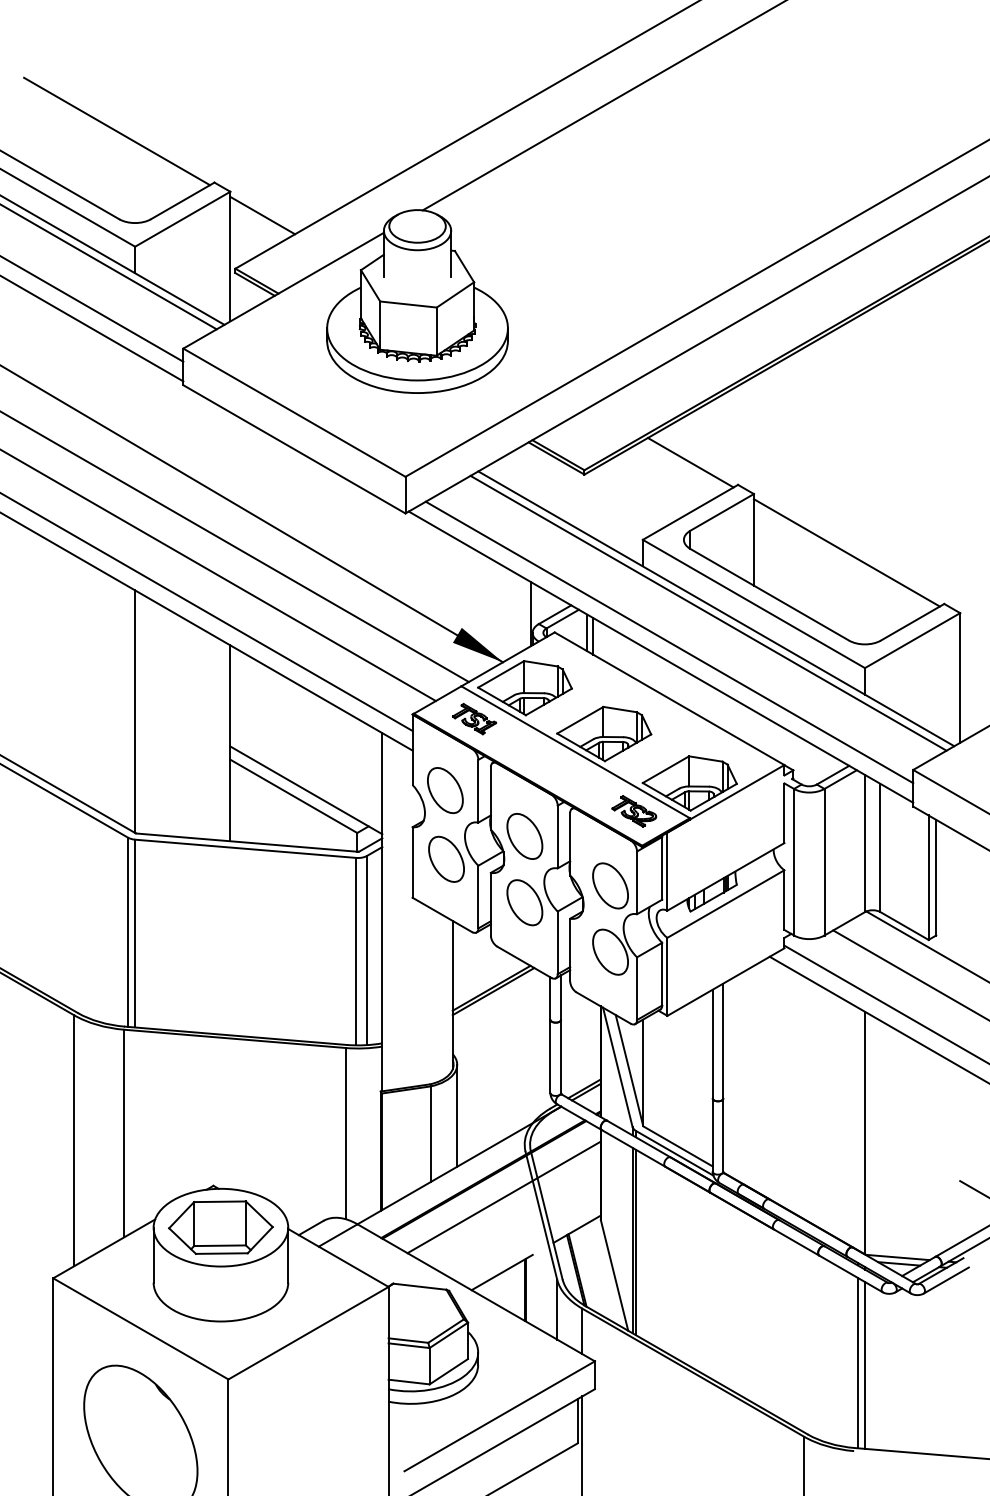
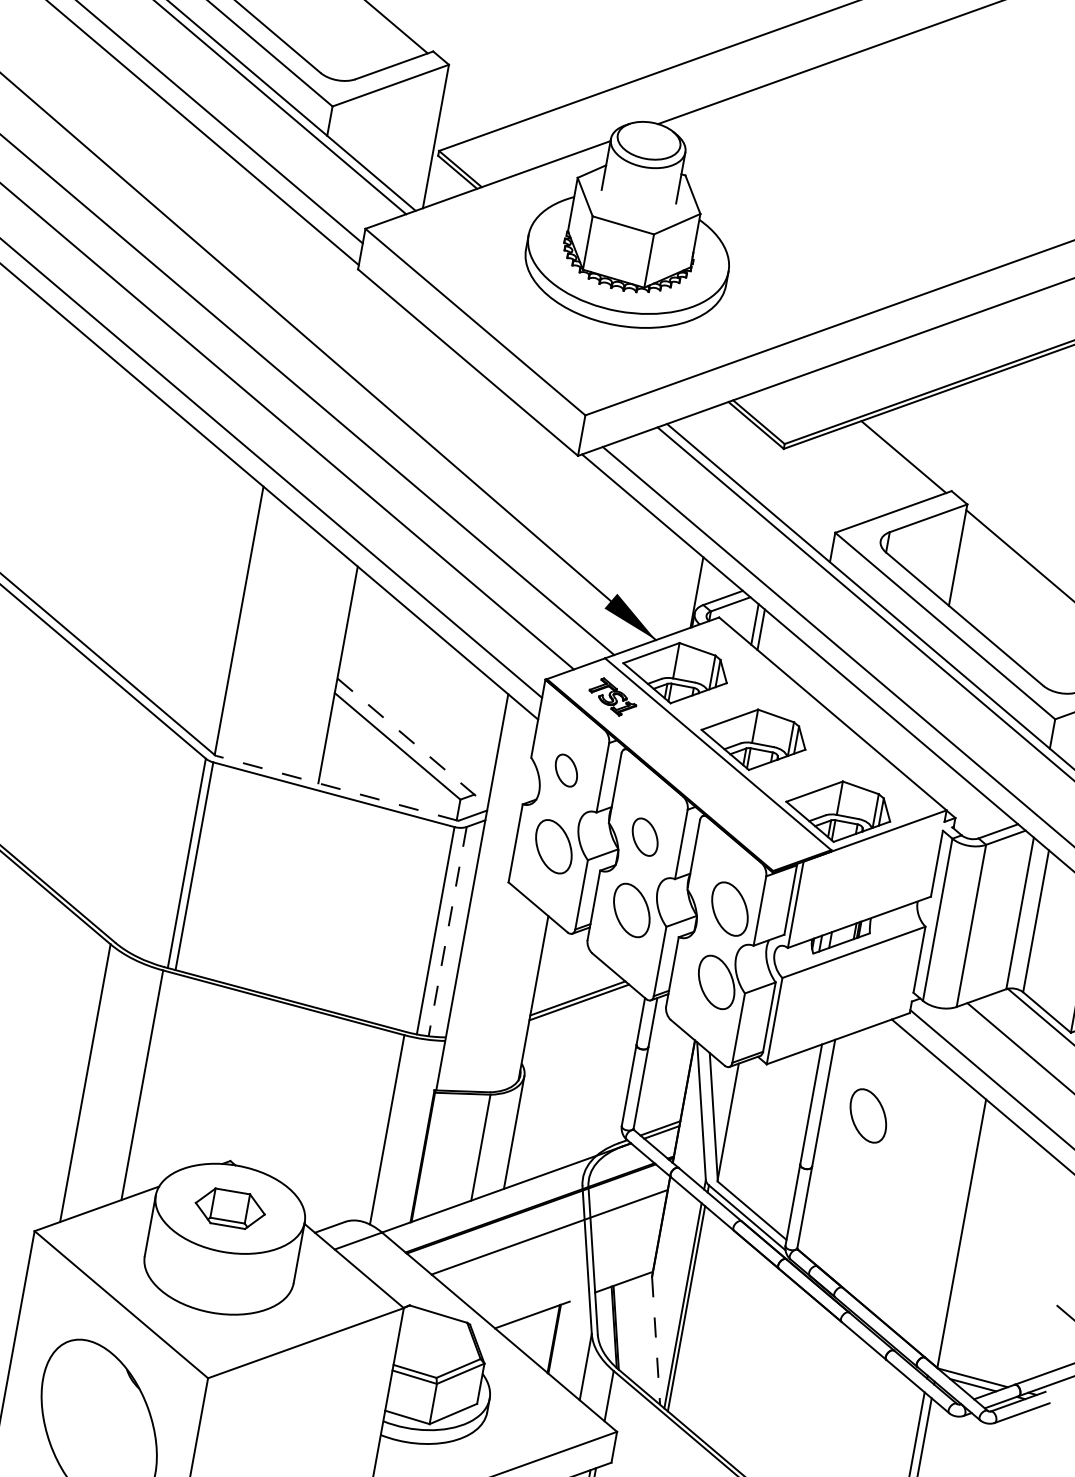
line: (262, 215) -> (479, 97), removed
line: (306, 790) -> (412, 742), solid -> dashed
part: (445, 790) -> (566, 770), size x0.6
part: (634, 811) -> (771, 831), removed
part: (524, 836) -> (644, 837), size x0.7
line: (246, 842) -> (335, 787), solid -> dashed
line: (367, 950) -> (448, 931), solid -> dashed
part: (764, 1044) -> (868, 1115), added
part: (220, 1227) -> (229, 1208), size x0.6
line: (614, 1275) -> (656, 1340), solid -> dashed

